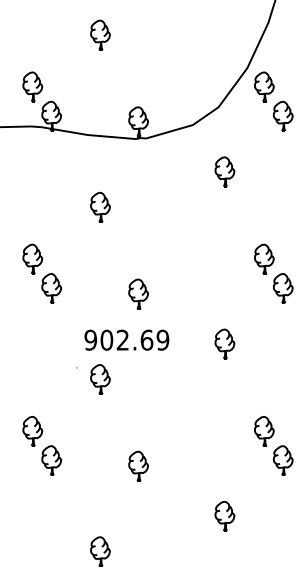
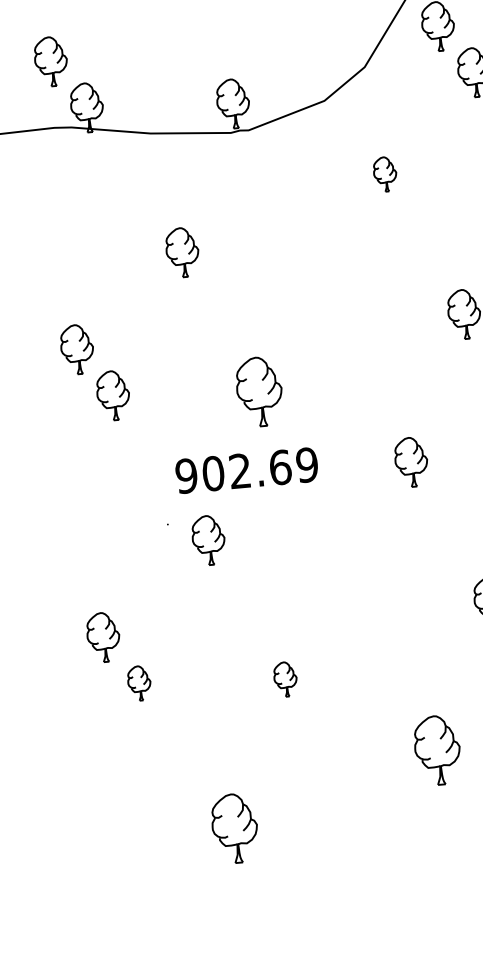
part: (224, 171) -> (384, 173), size x0.7
part: (138, 293) -> (259, 390), size x1.4
part: (51, 460) -> (139, 683), size x0.7
part: (138, 465) -> (285, 678), size x0.7
part: (224, 515) -> (436, 748), size x1.4
part: (100, 551) -> (234, 827), size x1.4

